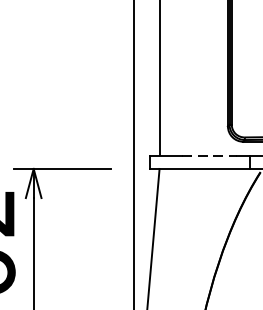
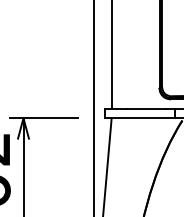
line: (210, 156) -> (147, 109), dashed -> solid

